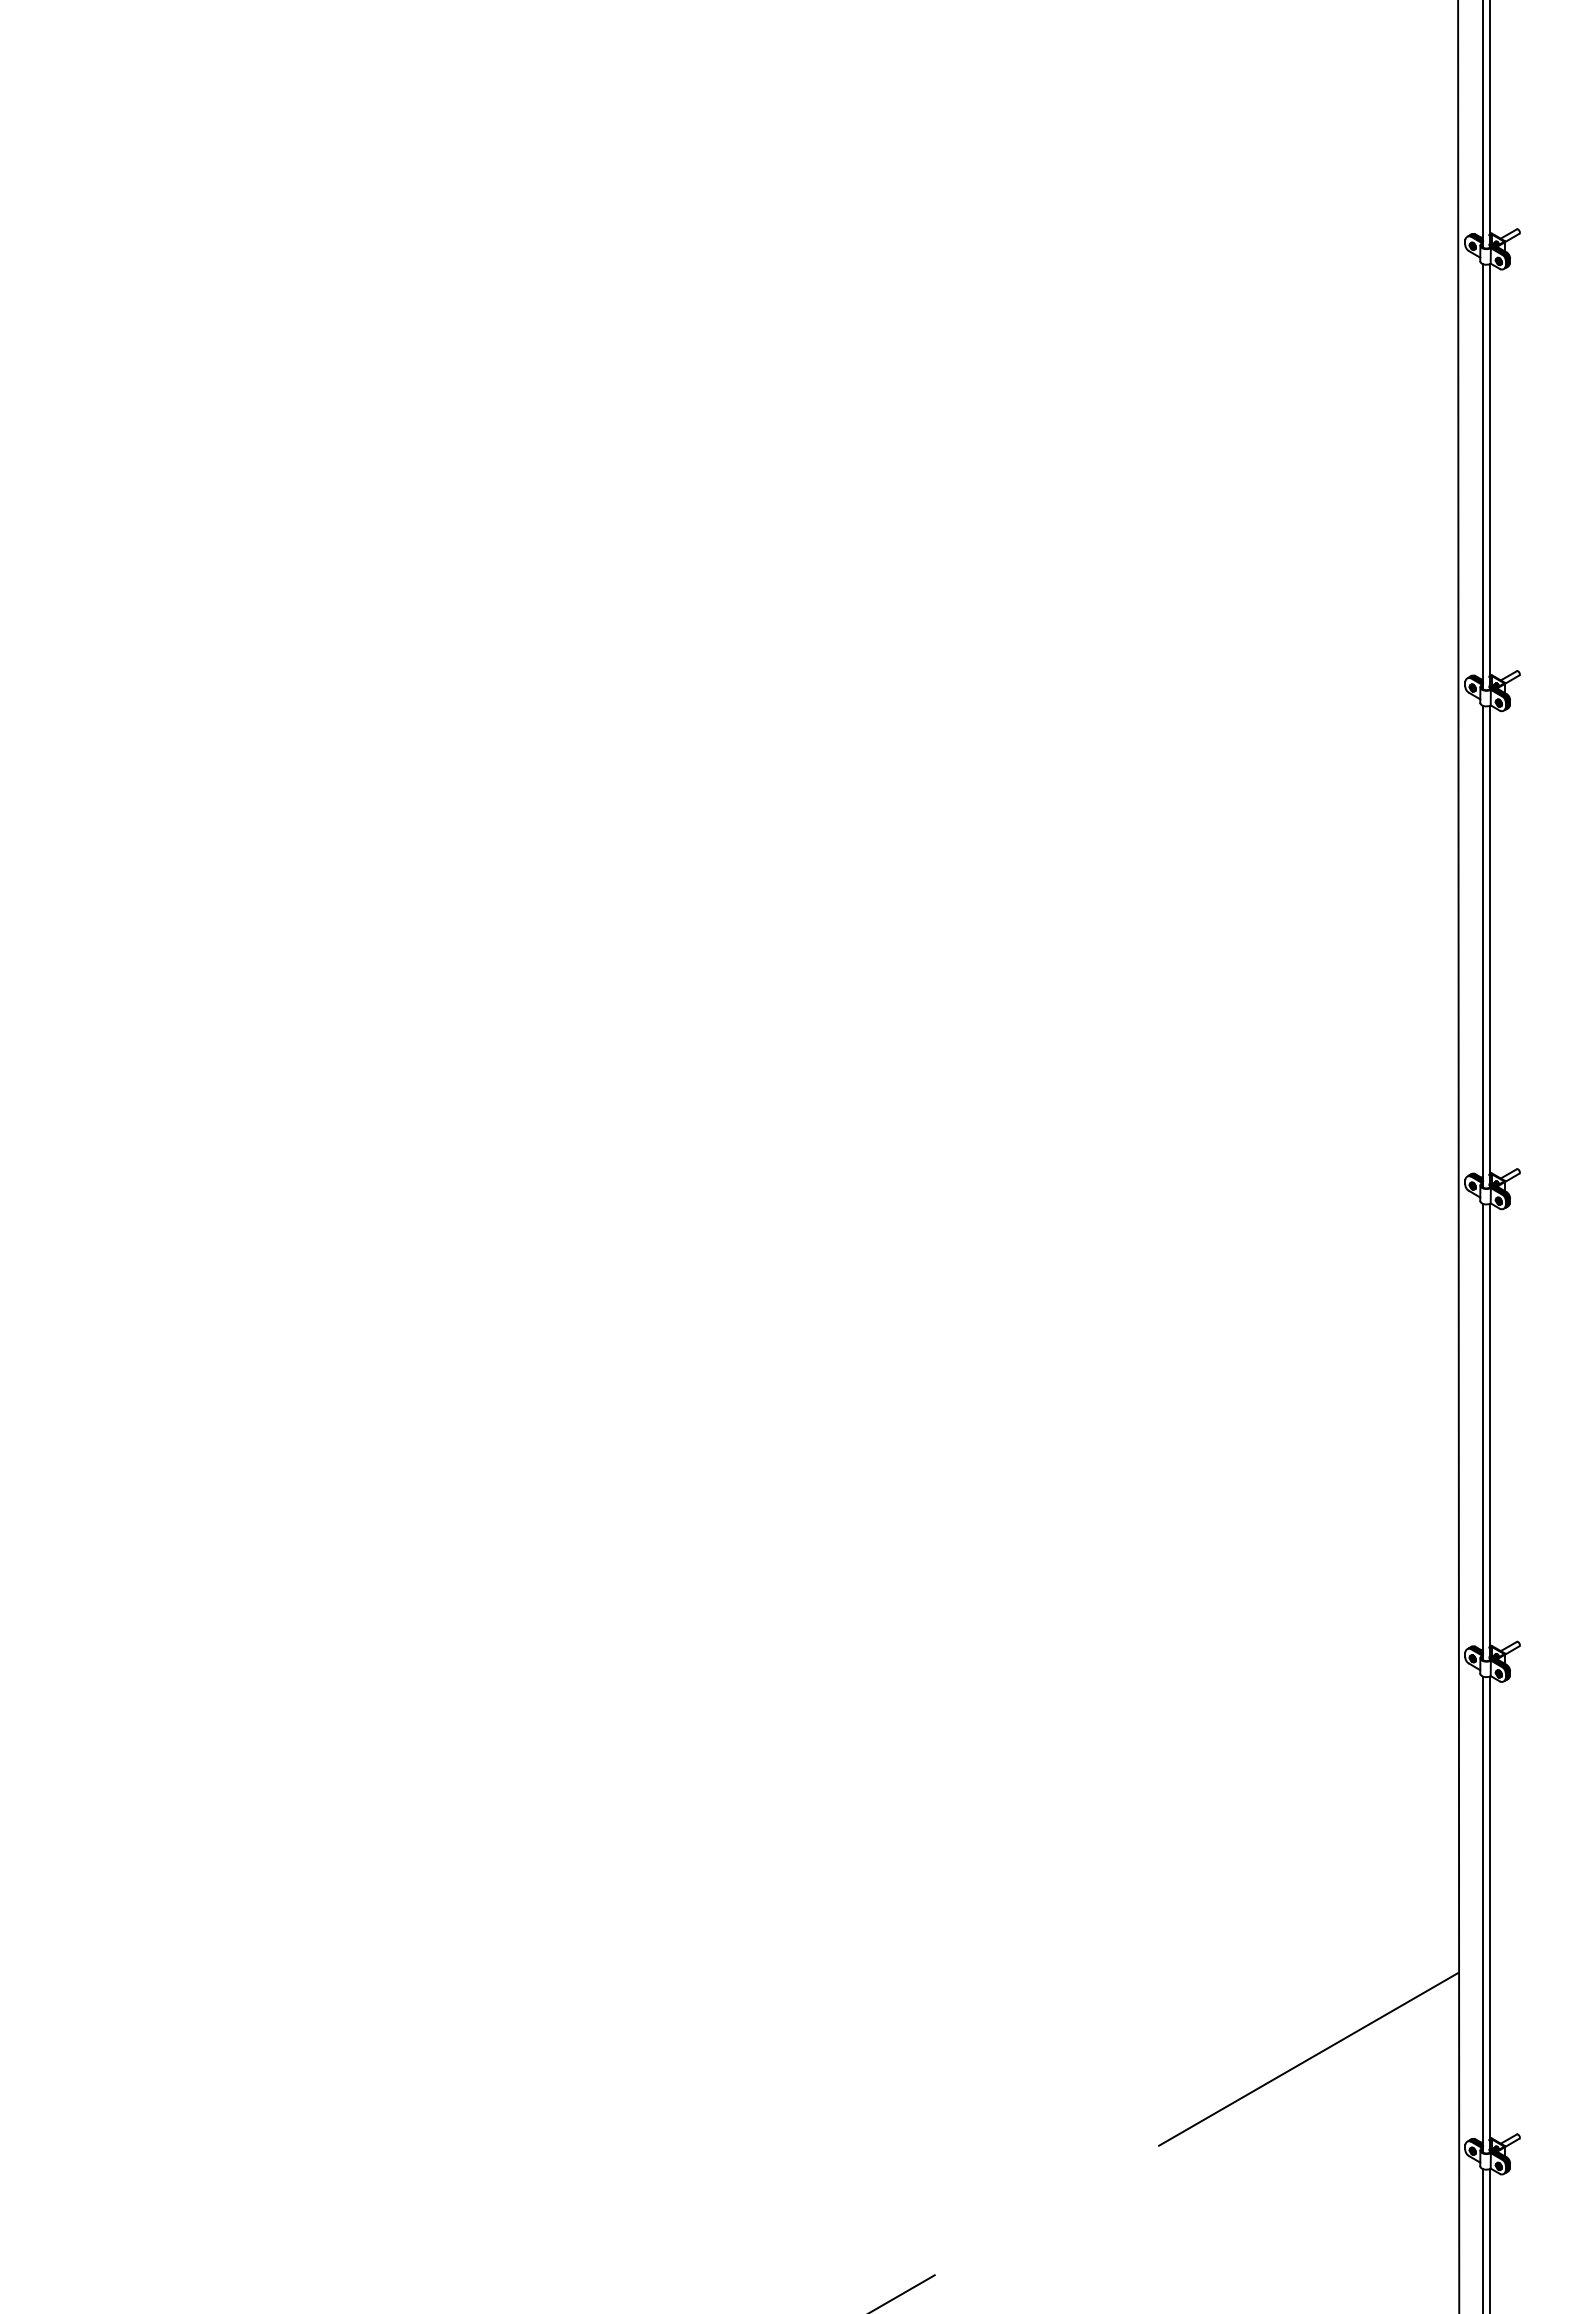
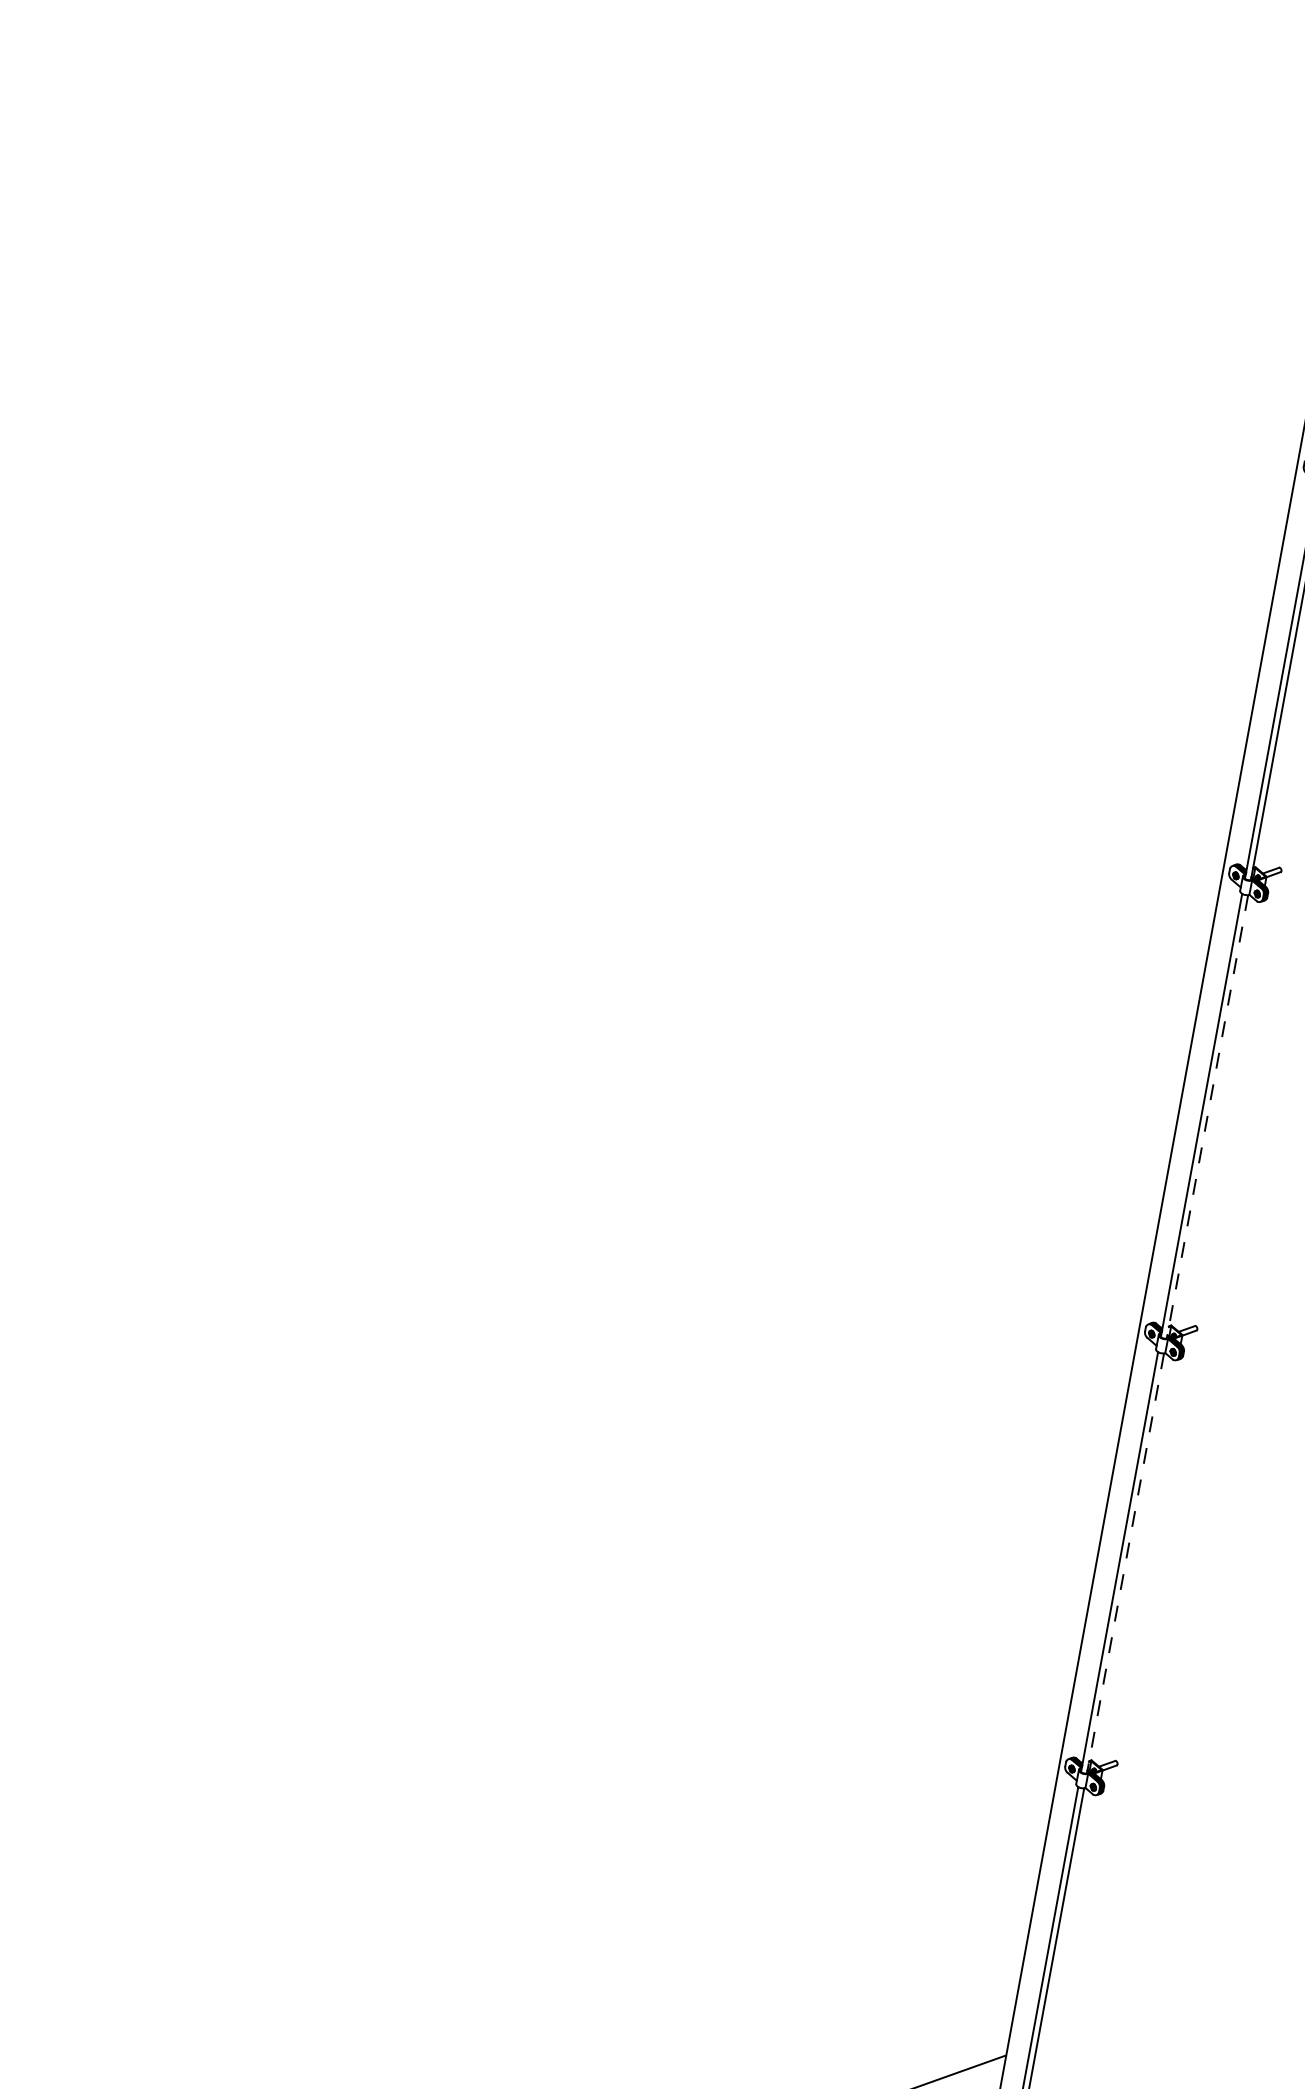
line: (1489, 946) -> (1207, 1116), solid -> dashed
line: (1489, 1432) -> (1125, 1563), solid -> dashed

